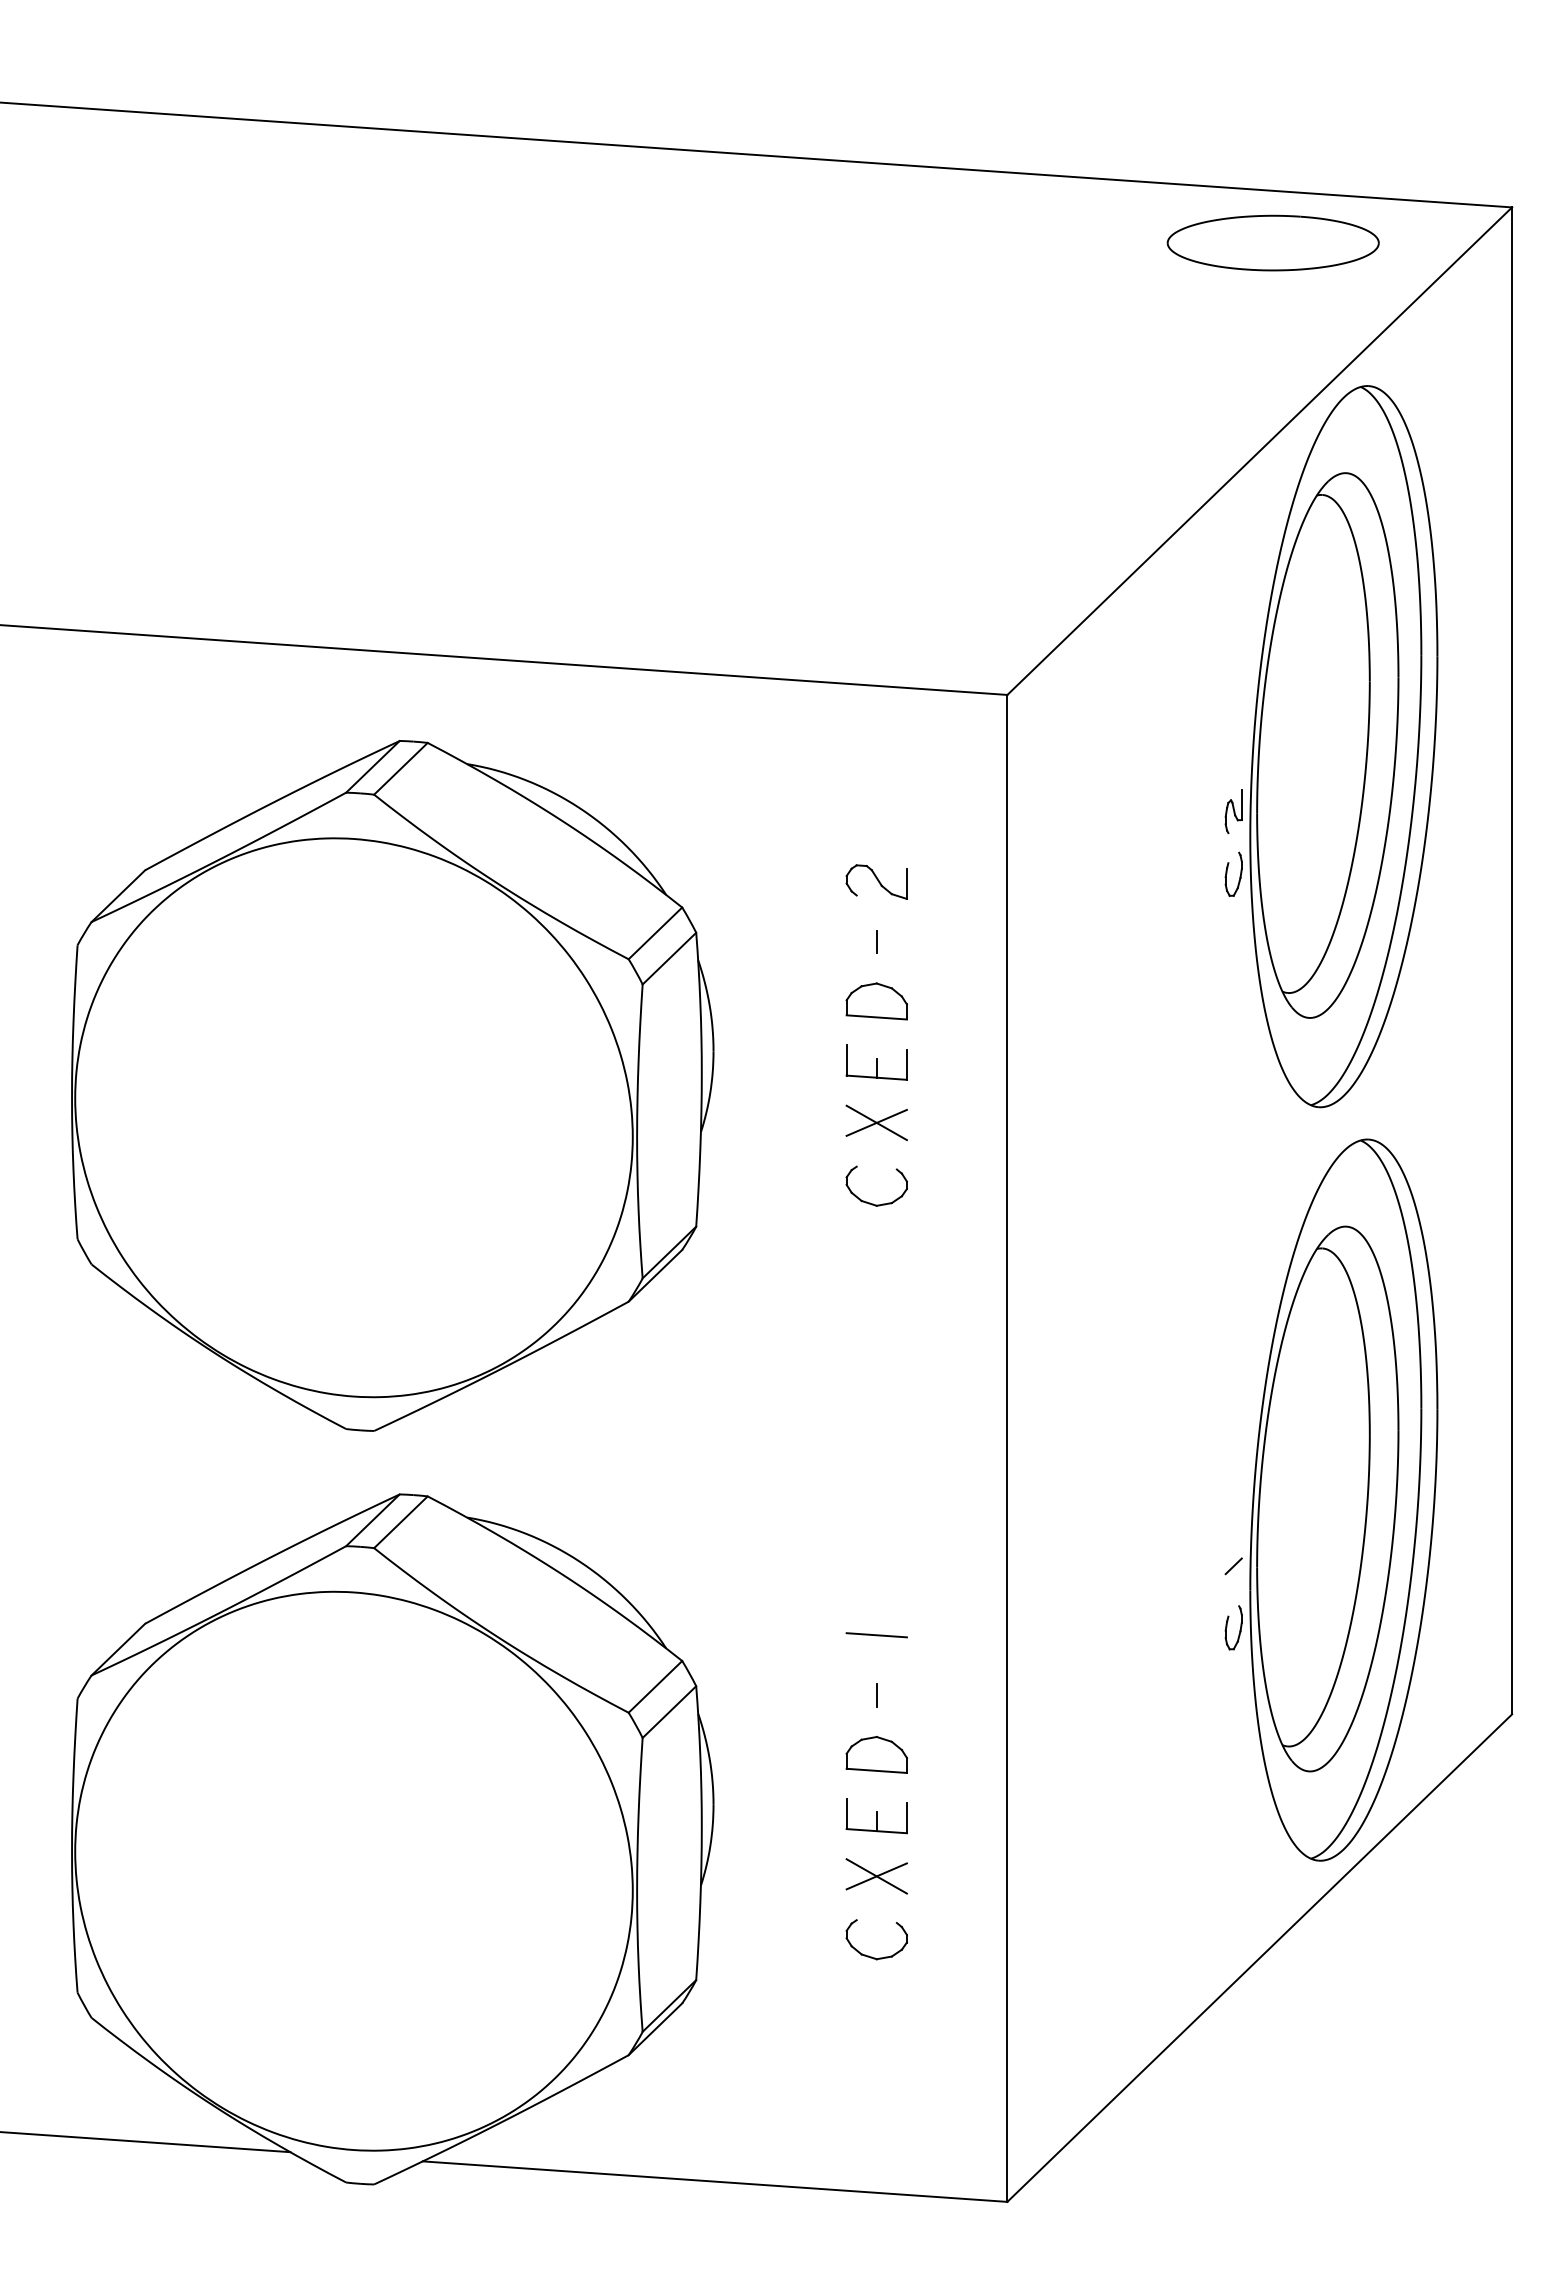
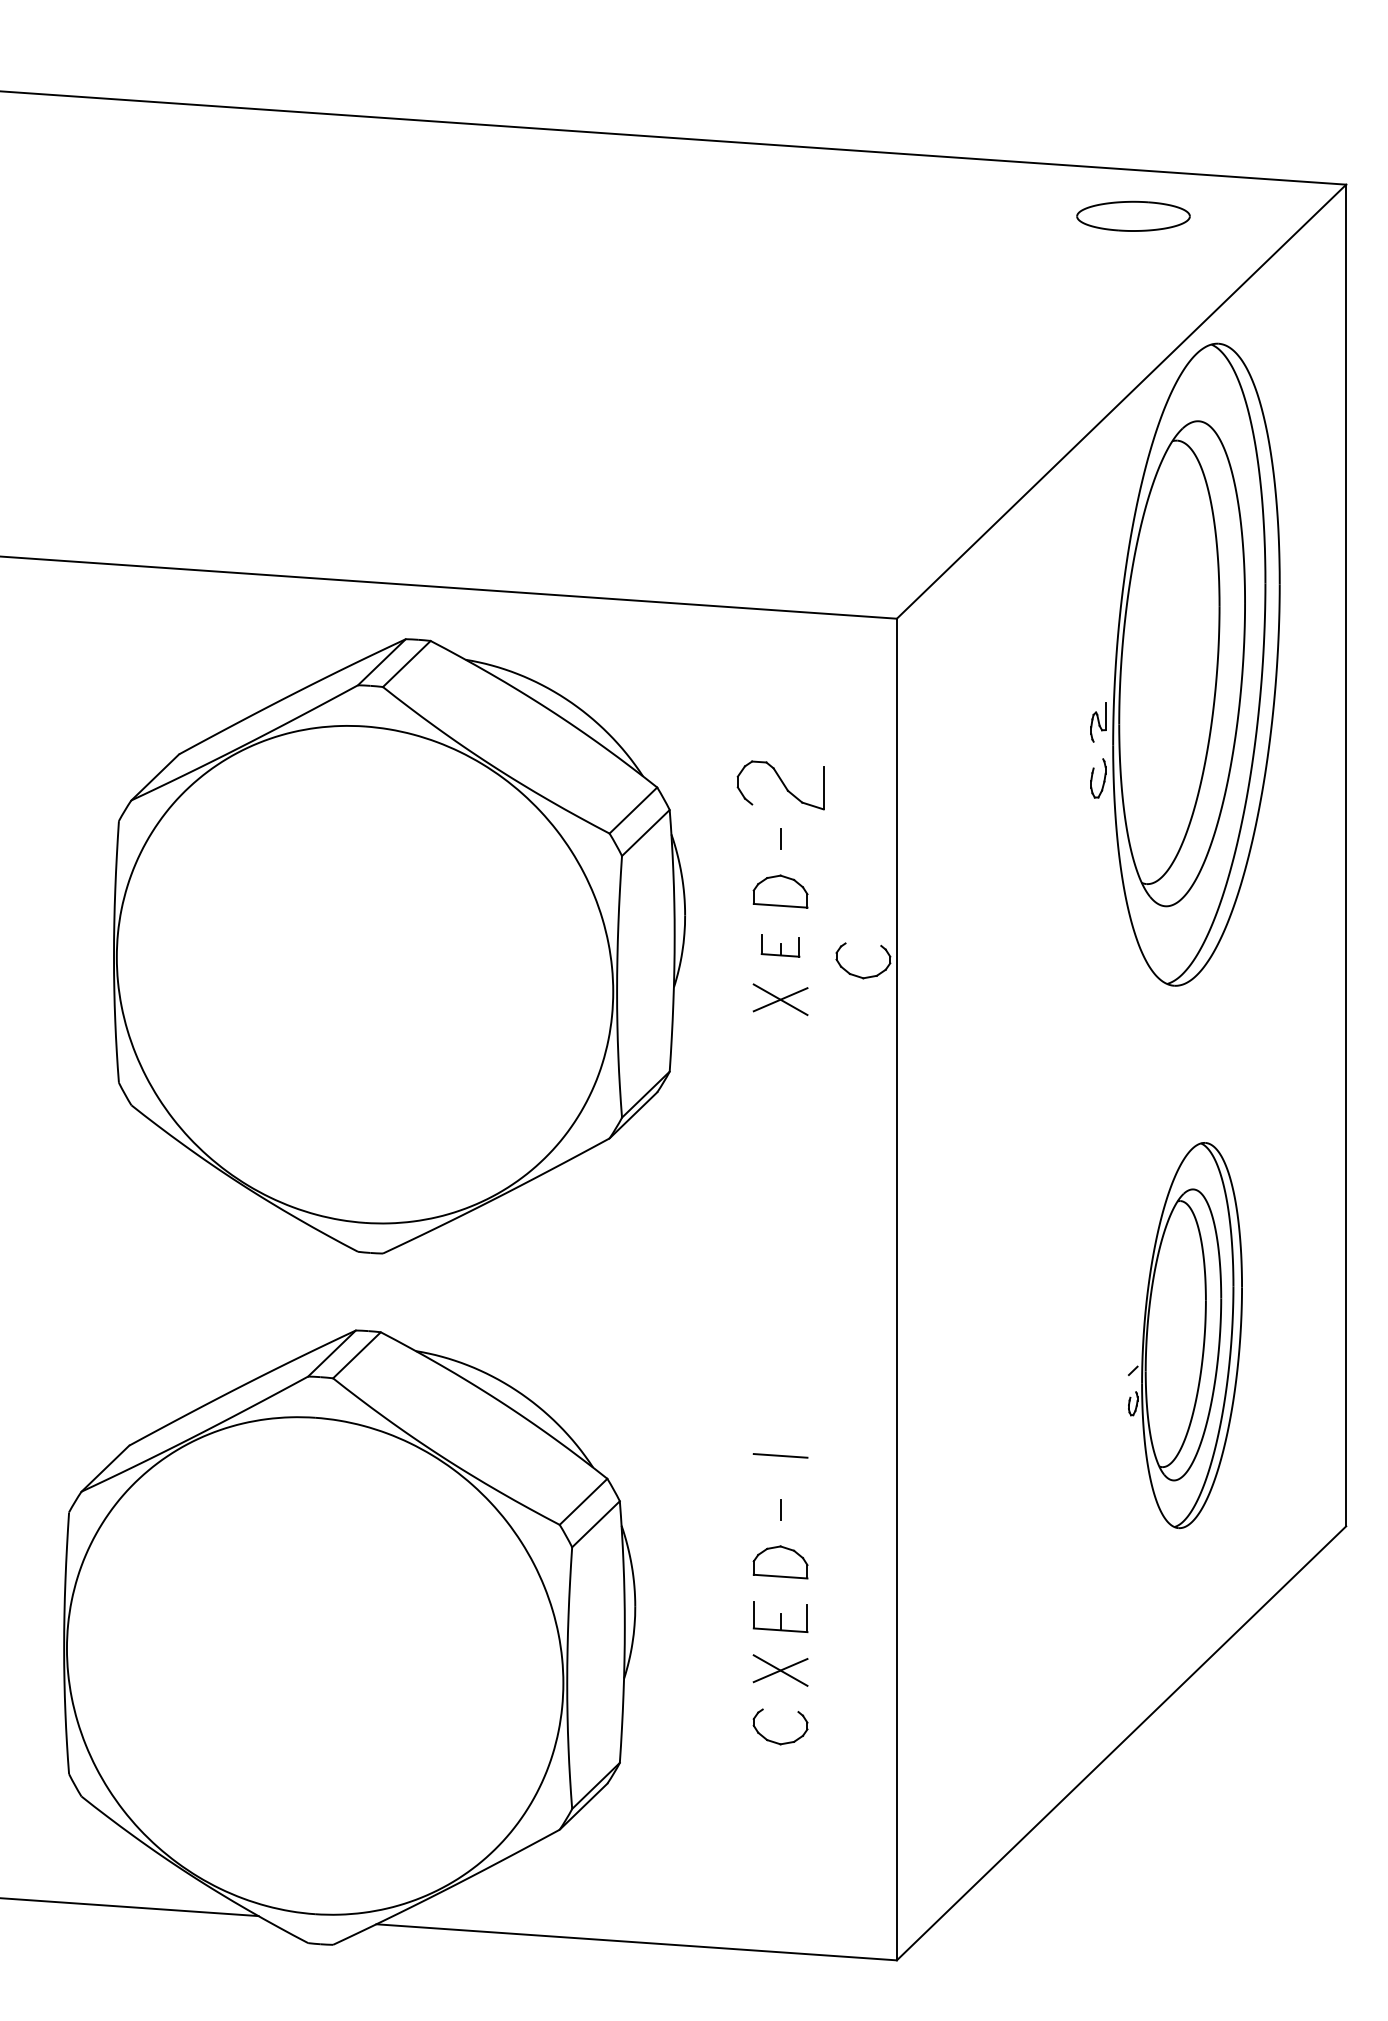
part: (1272, 242) -> (1132, 215), size x0.6
part: (876, 881) -> (780, 784), size x1.6
part: (876, 1062) -> (780, 945), size x0.7
part: (392, 1085) -> (399, 945), moved
part: (870, 1202) -> (857, 975), moved
part: (1331, 1499) -> (1185, 1335), size x0.6

